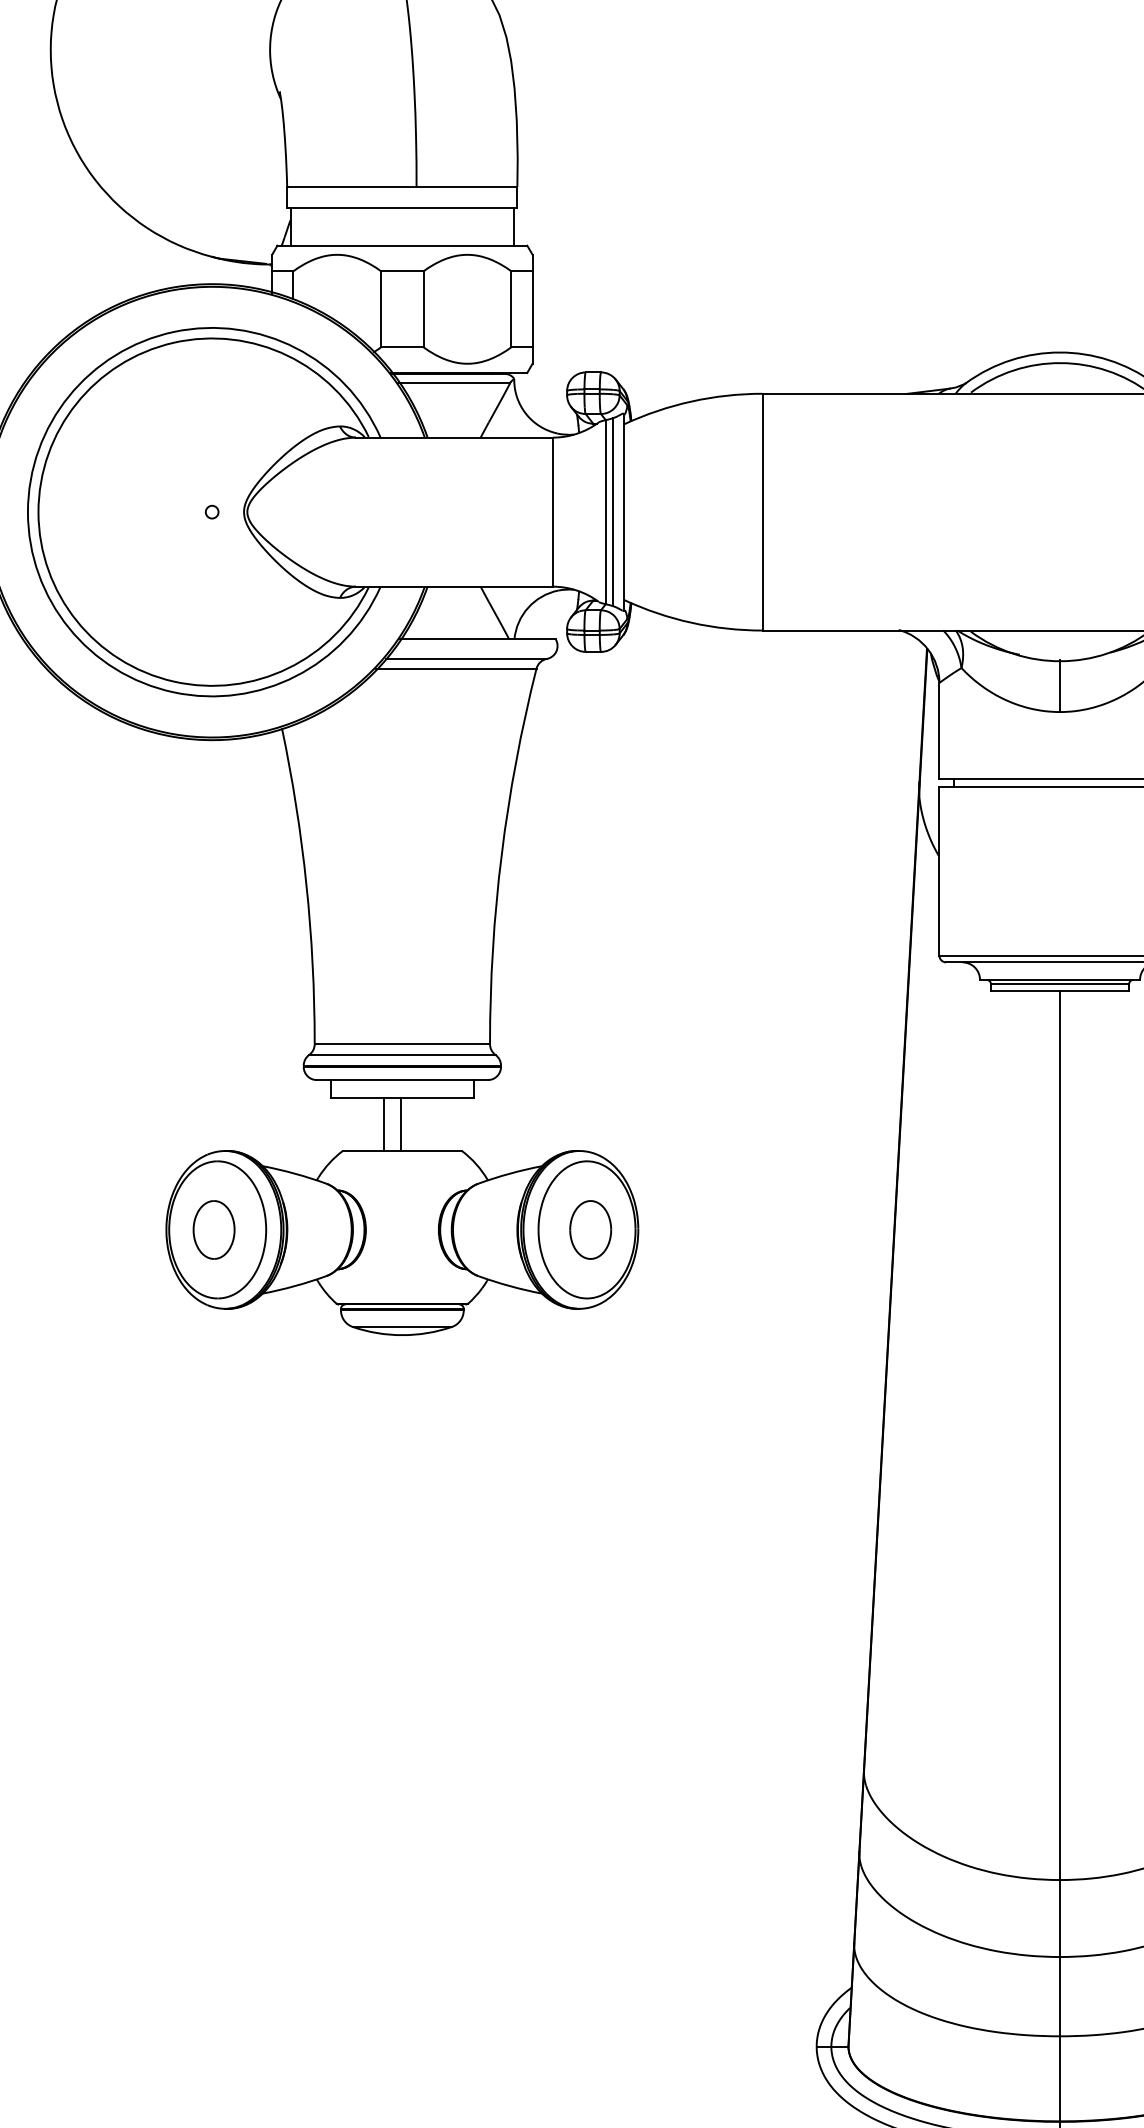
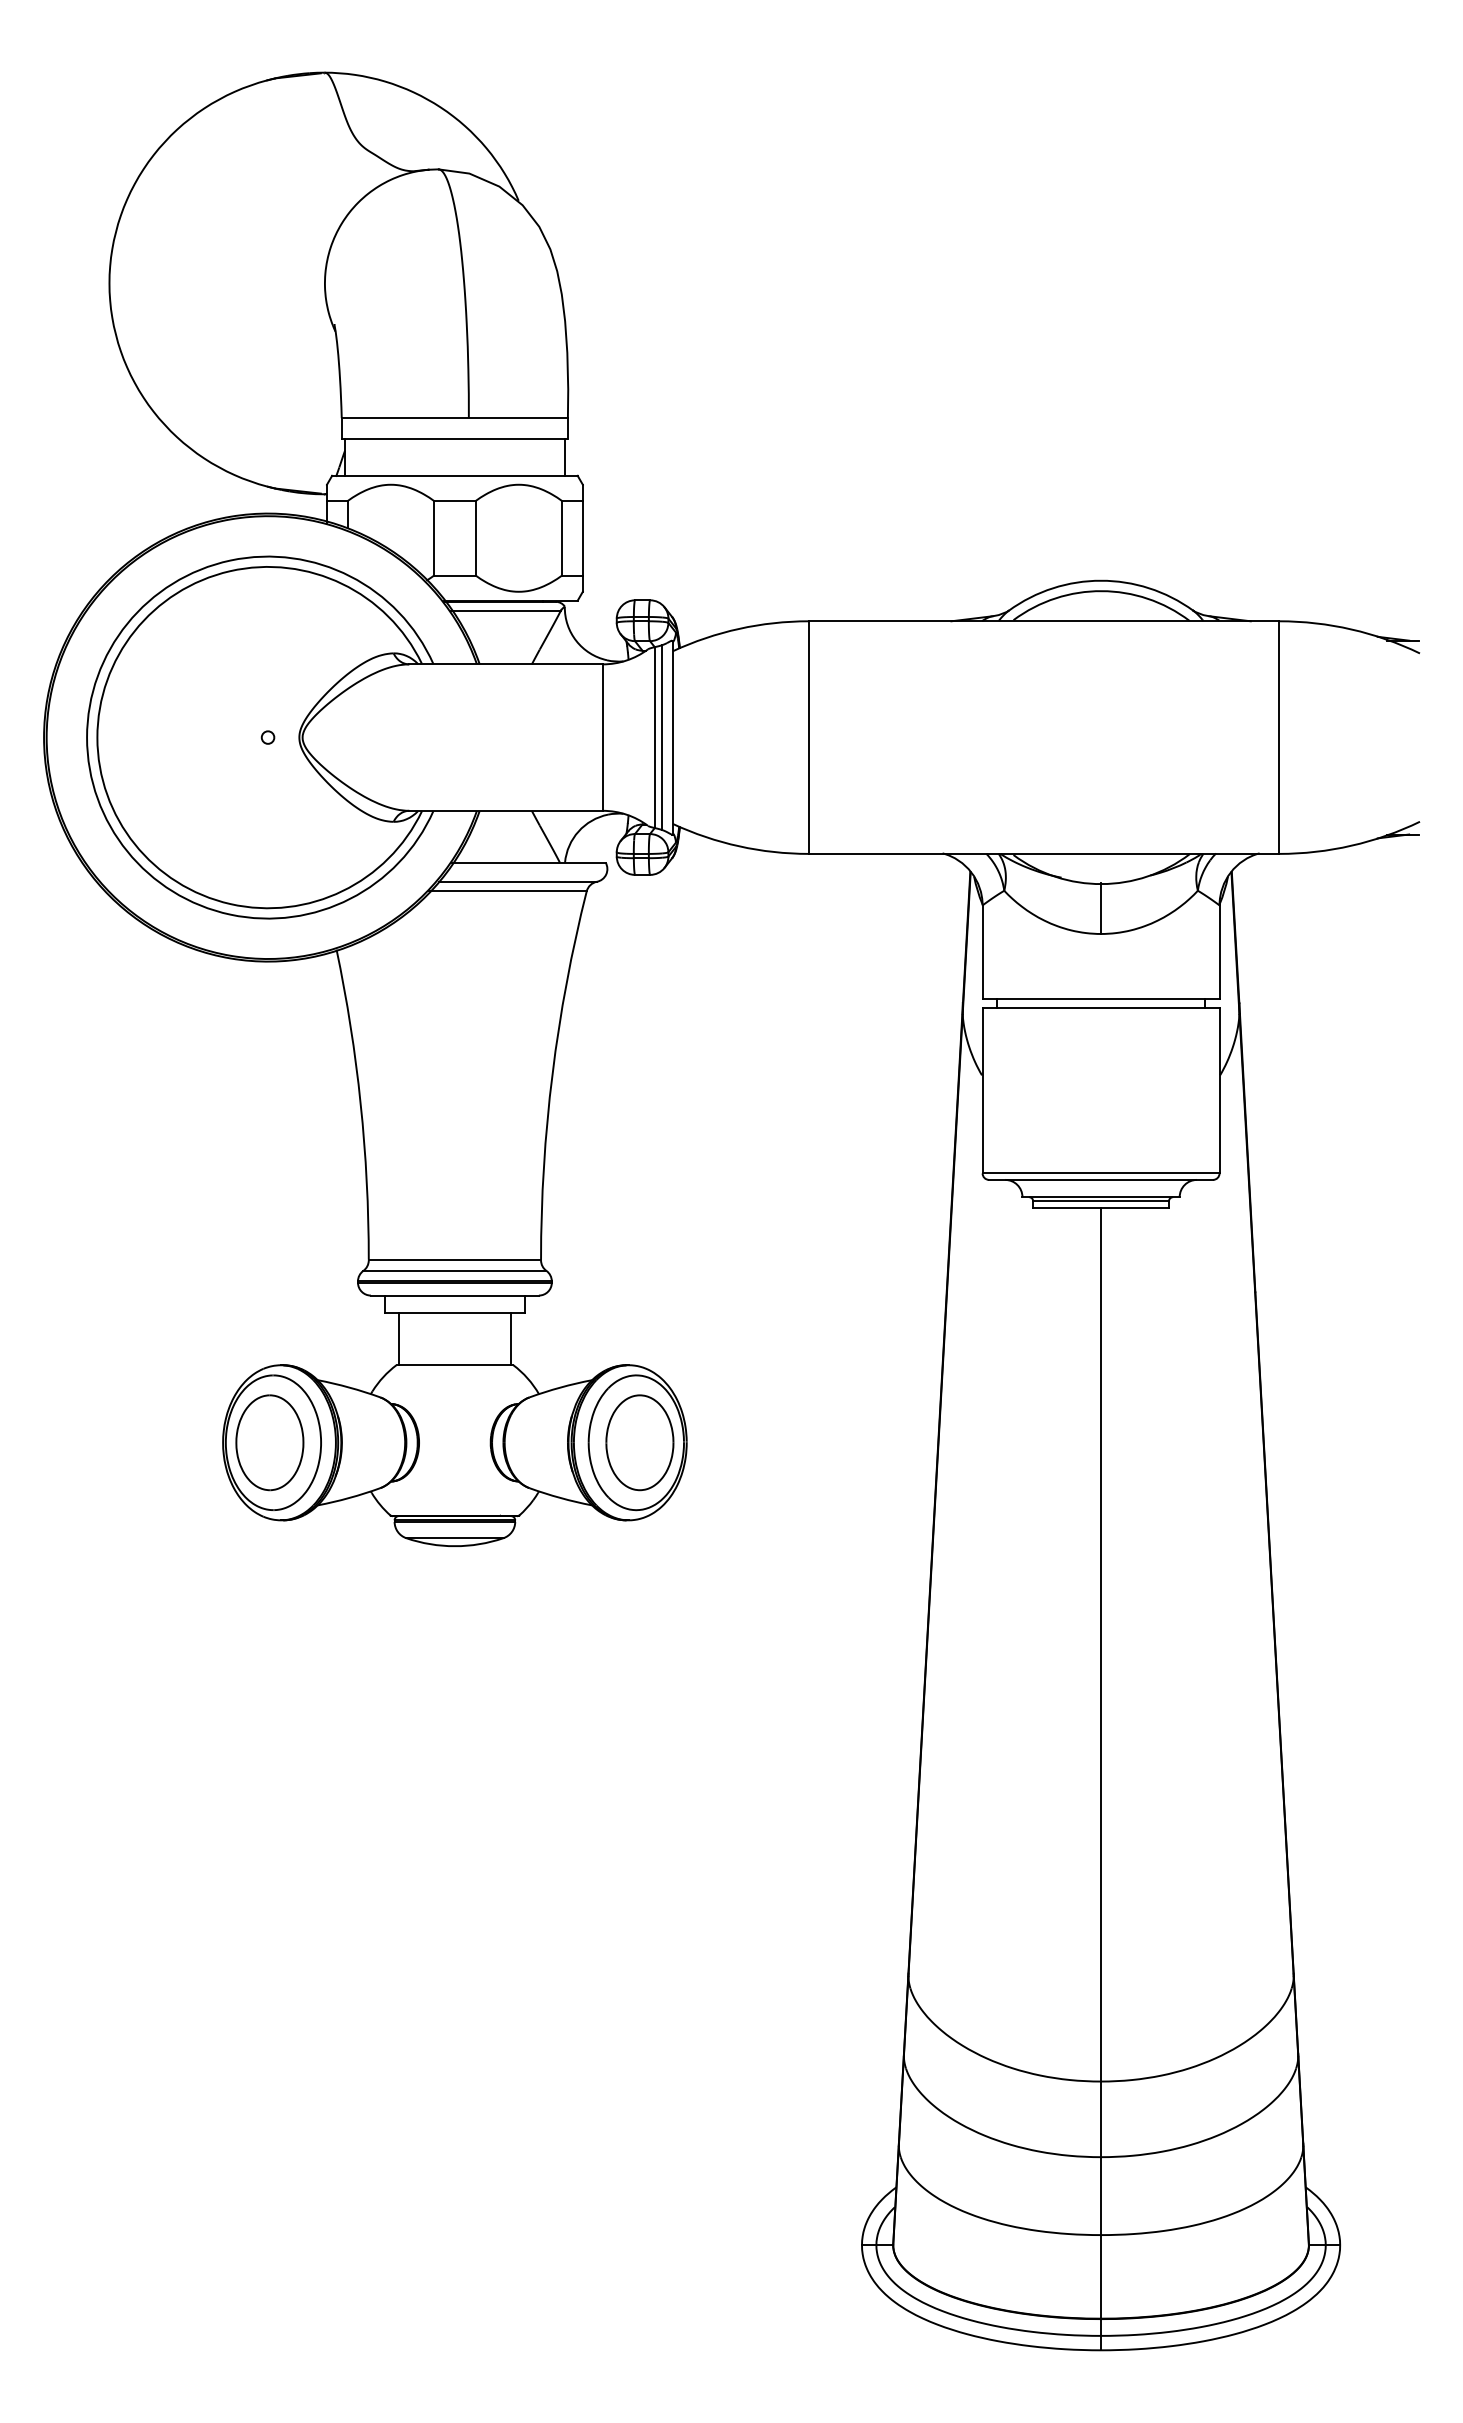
line: (383, 1123) -> (510, 1338), moved
line: (400, 1123) -> (399, 1338), moved
part: (213, 1229) -> (269, 1442), size x1.67
part: (590, 1229) -> (639, 1442), size x1.67

